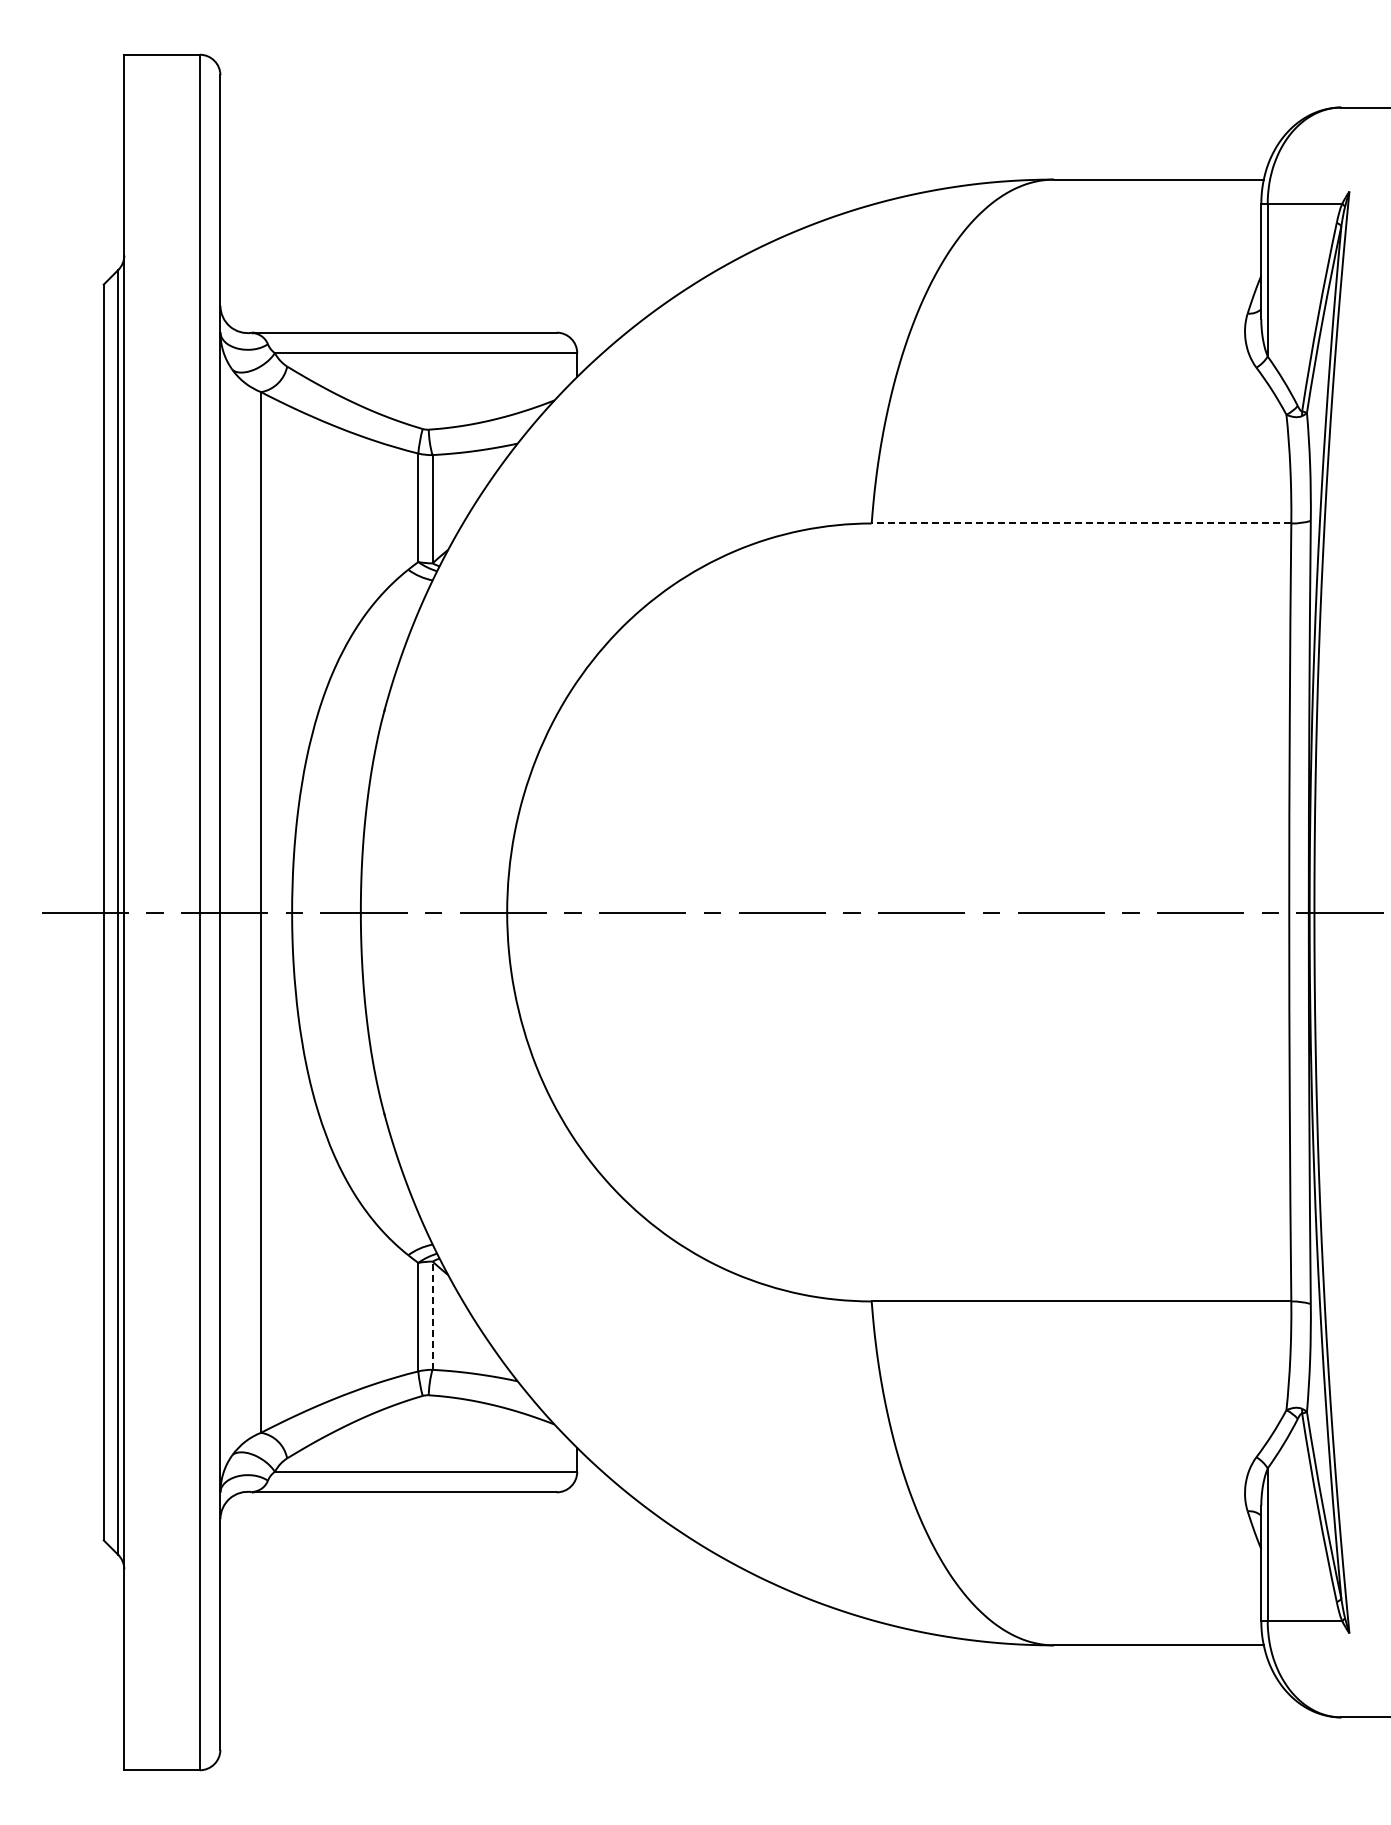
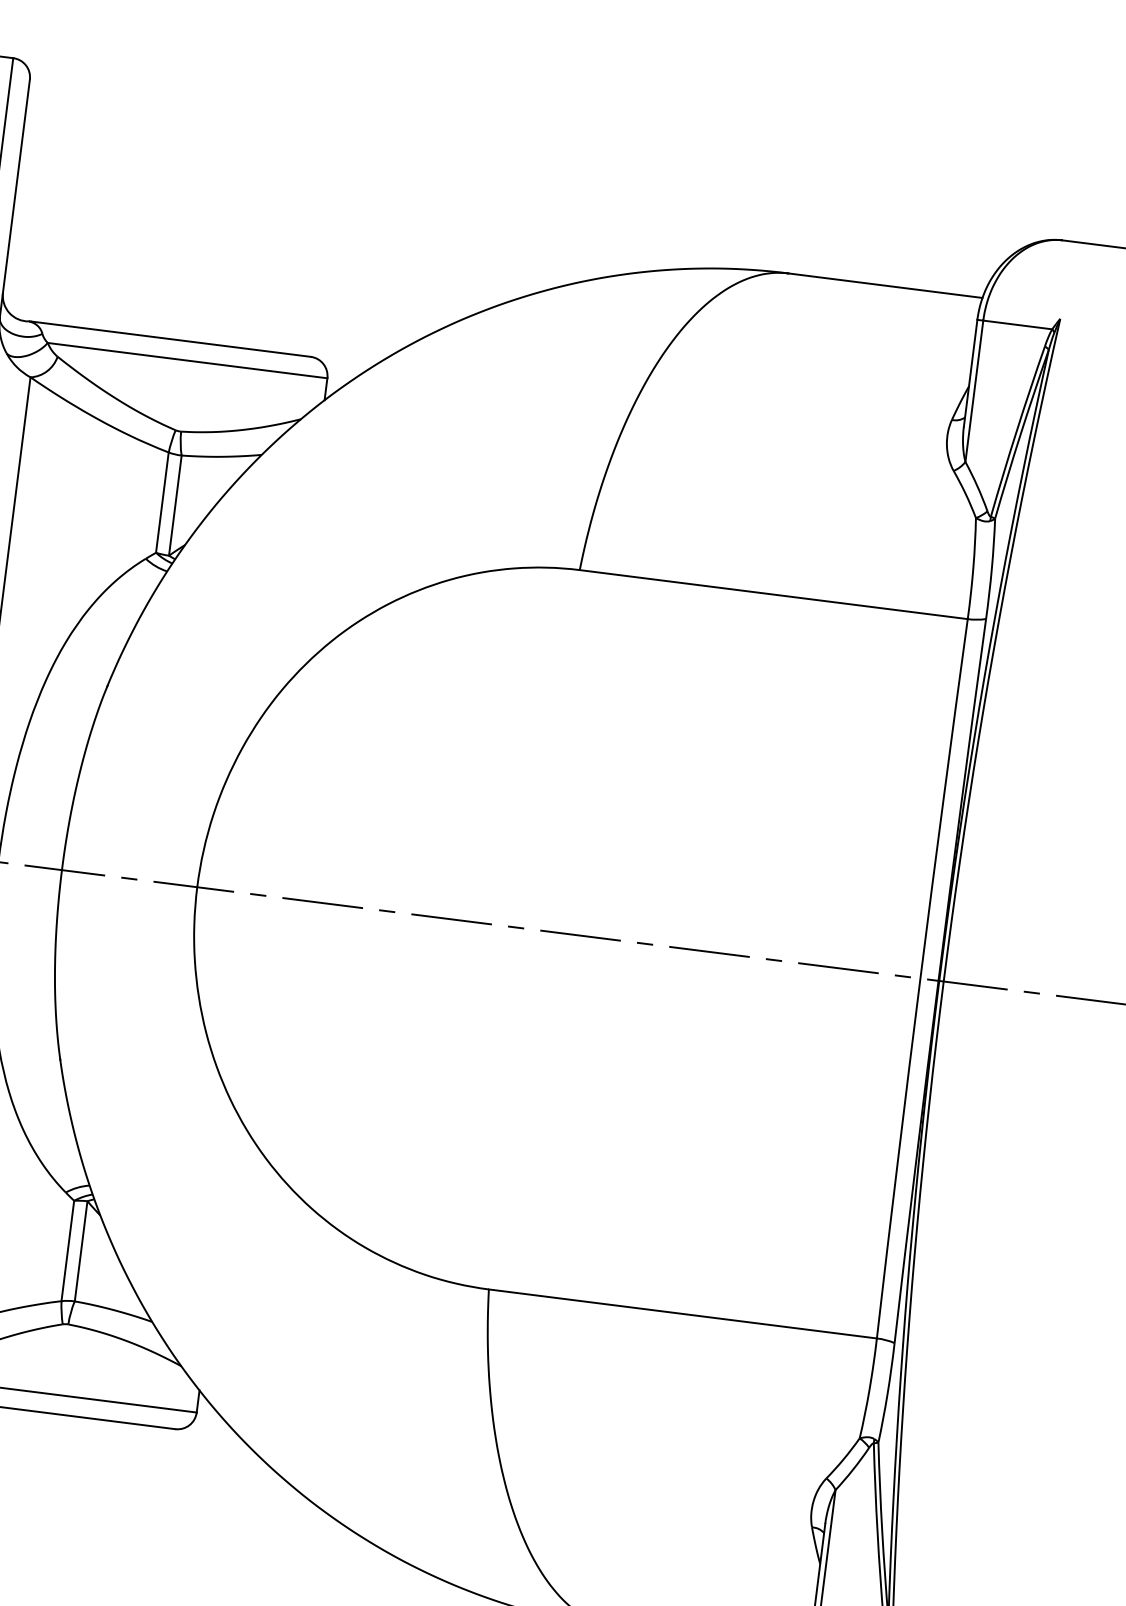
line: (1081, 523) -> (773, 594), dashed -> solid
line: (432, 1315) -> (81, 1251), dashed -> solid

